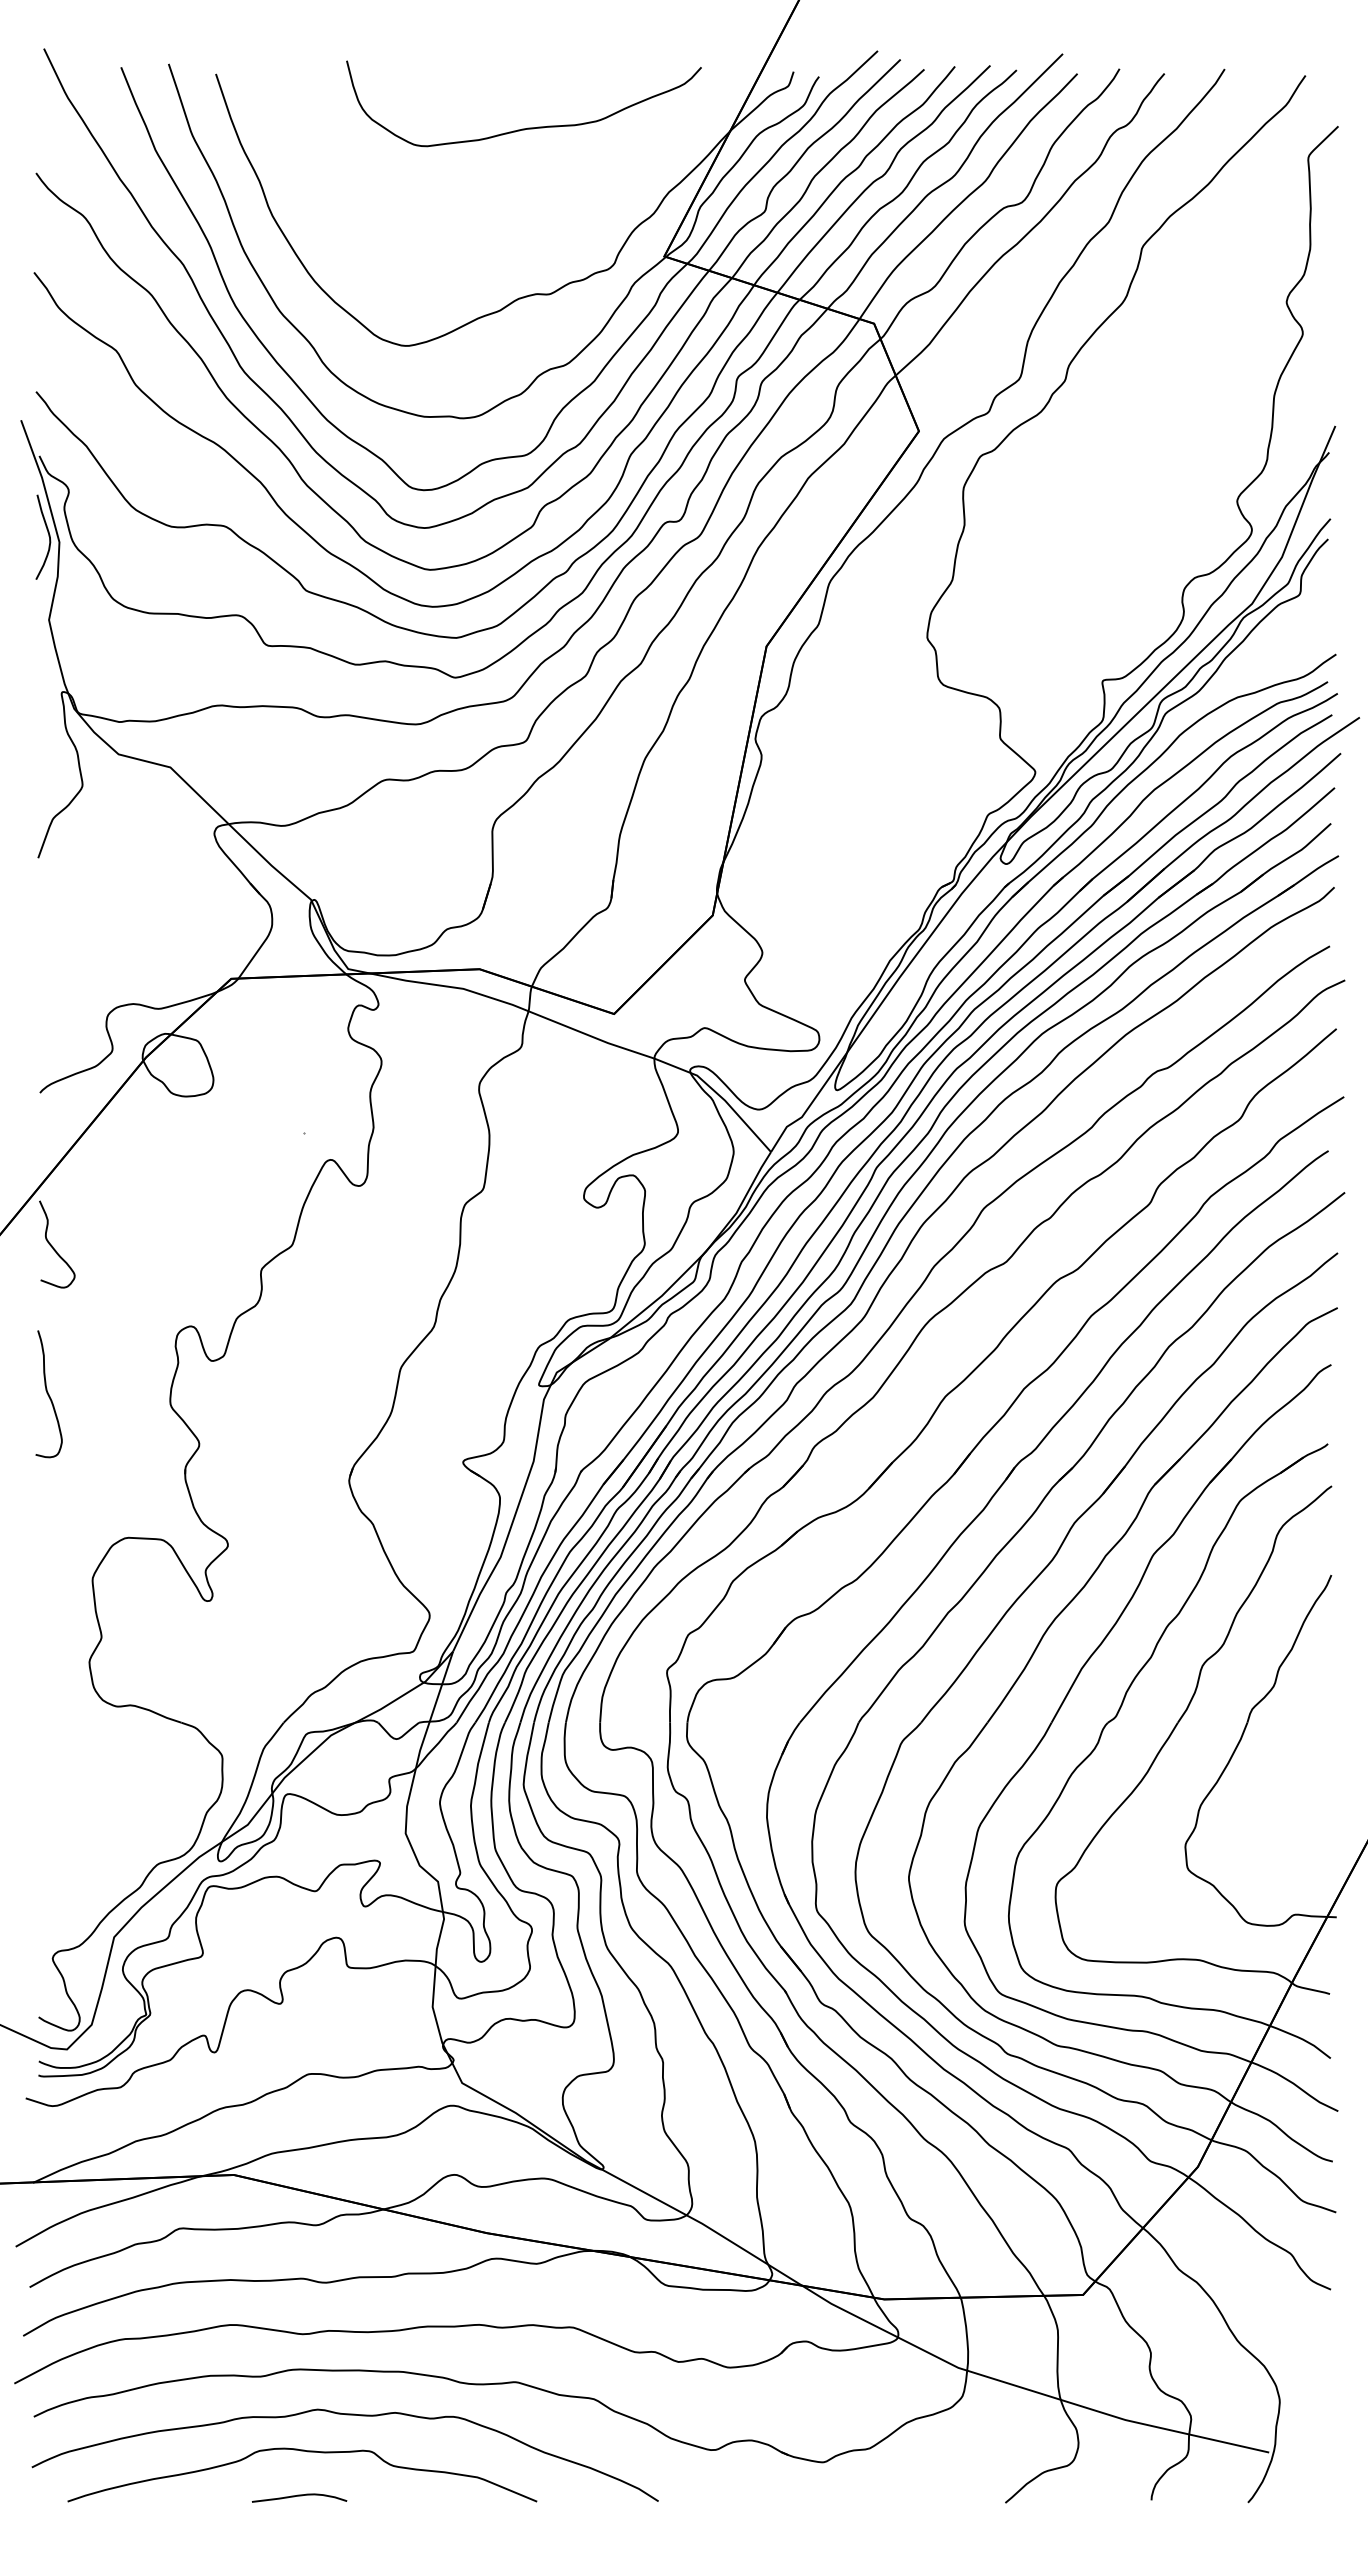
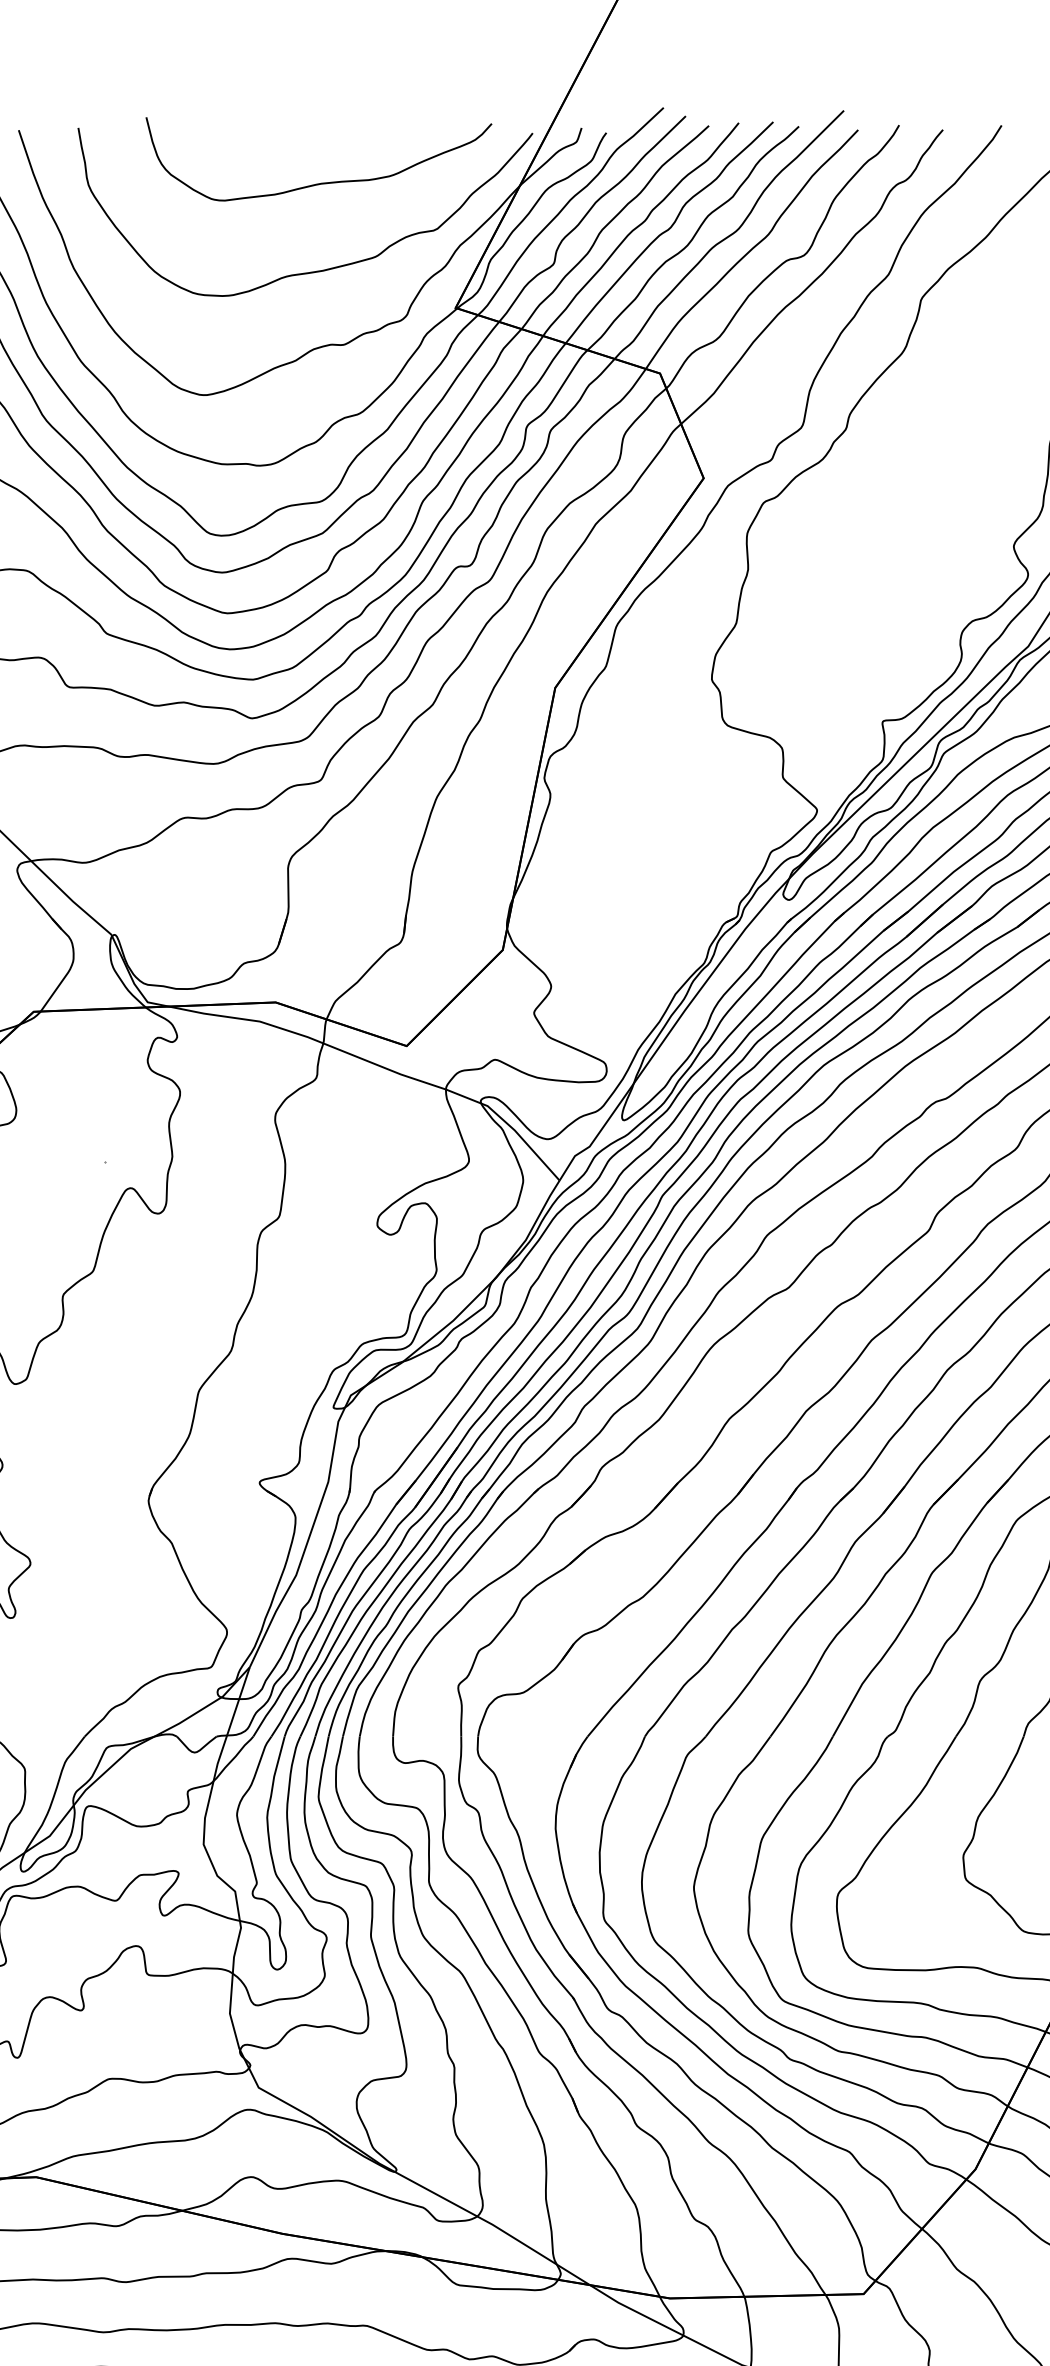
curve: (518, 218) -> (313, 271), added

